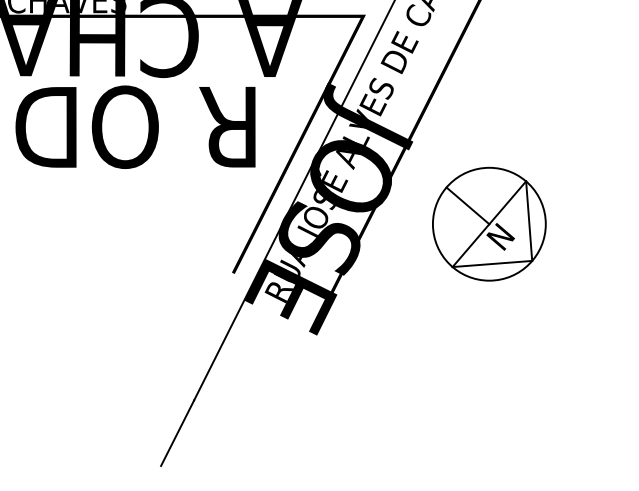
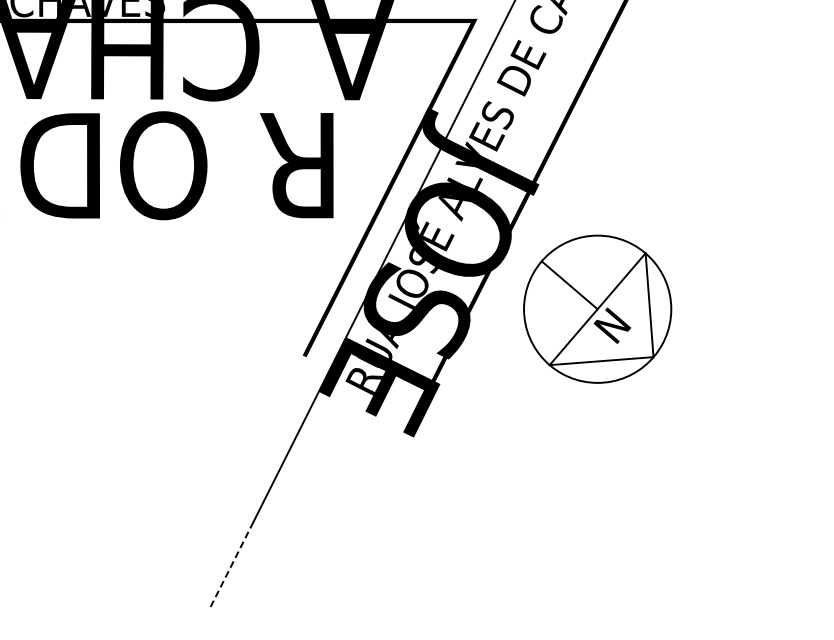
part: (489, 223) -> (597, 308), moved
line: (177, 432) -> (231, 564), solid -> dashed

